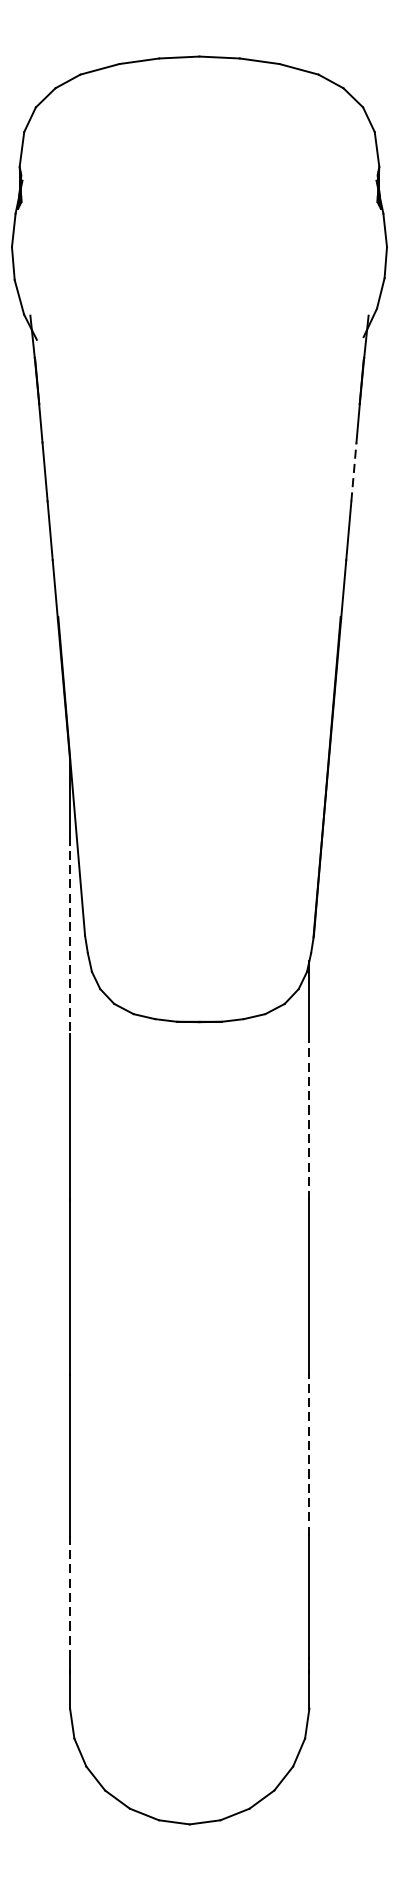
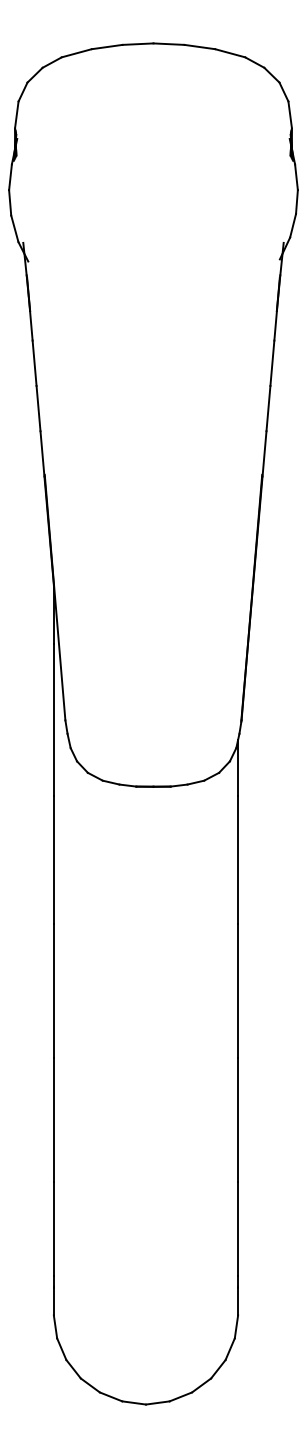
line: (354, 472) -> (272, 363), dashed -> solid
line: (69, 935) -> (53, 720), dashed -> solid
line: (309, 1117) -> (238, 860), dashed -> solid
line: (309, 1454) -> (238, 1119), dashed -> solid
line: (69, 1597) -> (53, 1229), dashed -> solid

